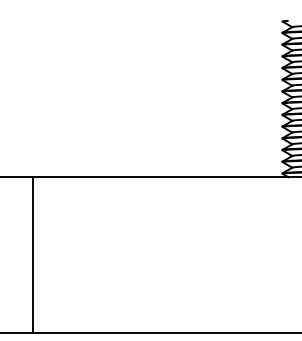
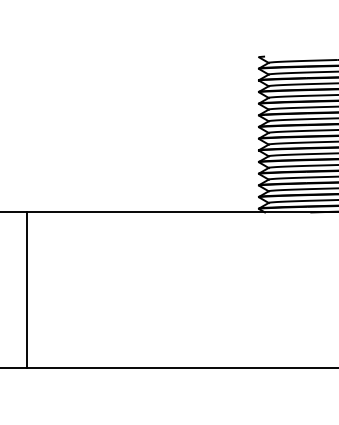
line: (33, 255) -> (27, 290), moved

